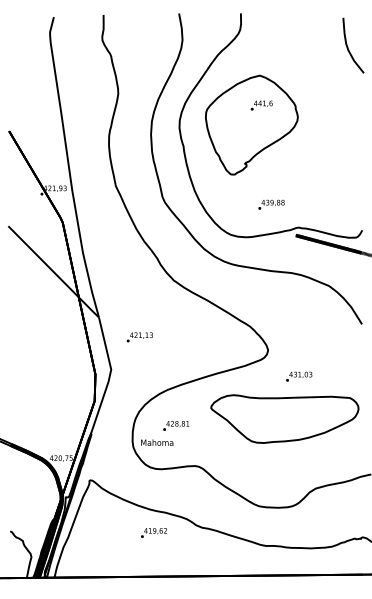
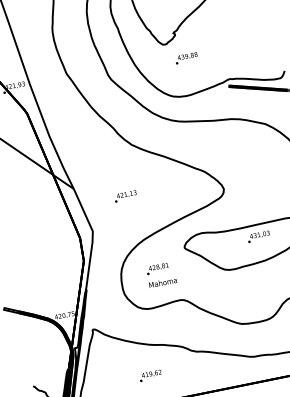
text: (271, 204) -> (186, 58), moved
text: (139, 337) -> (125, 196), moved
text: (299, 376) -> (259, 236), moved
text: (157, 442) -> (163, 282), moved
text: (153, 532) -> (150, 375), moved

